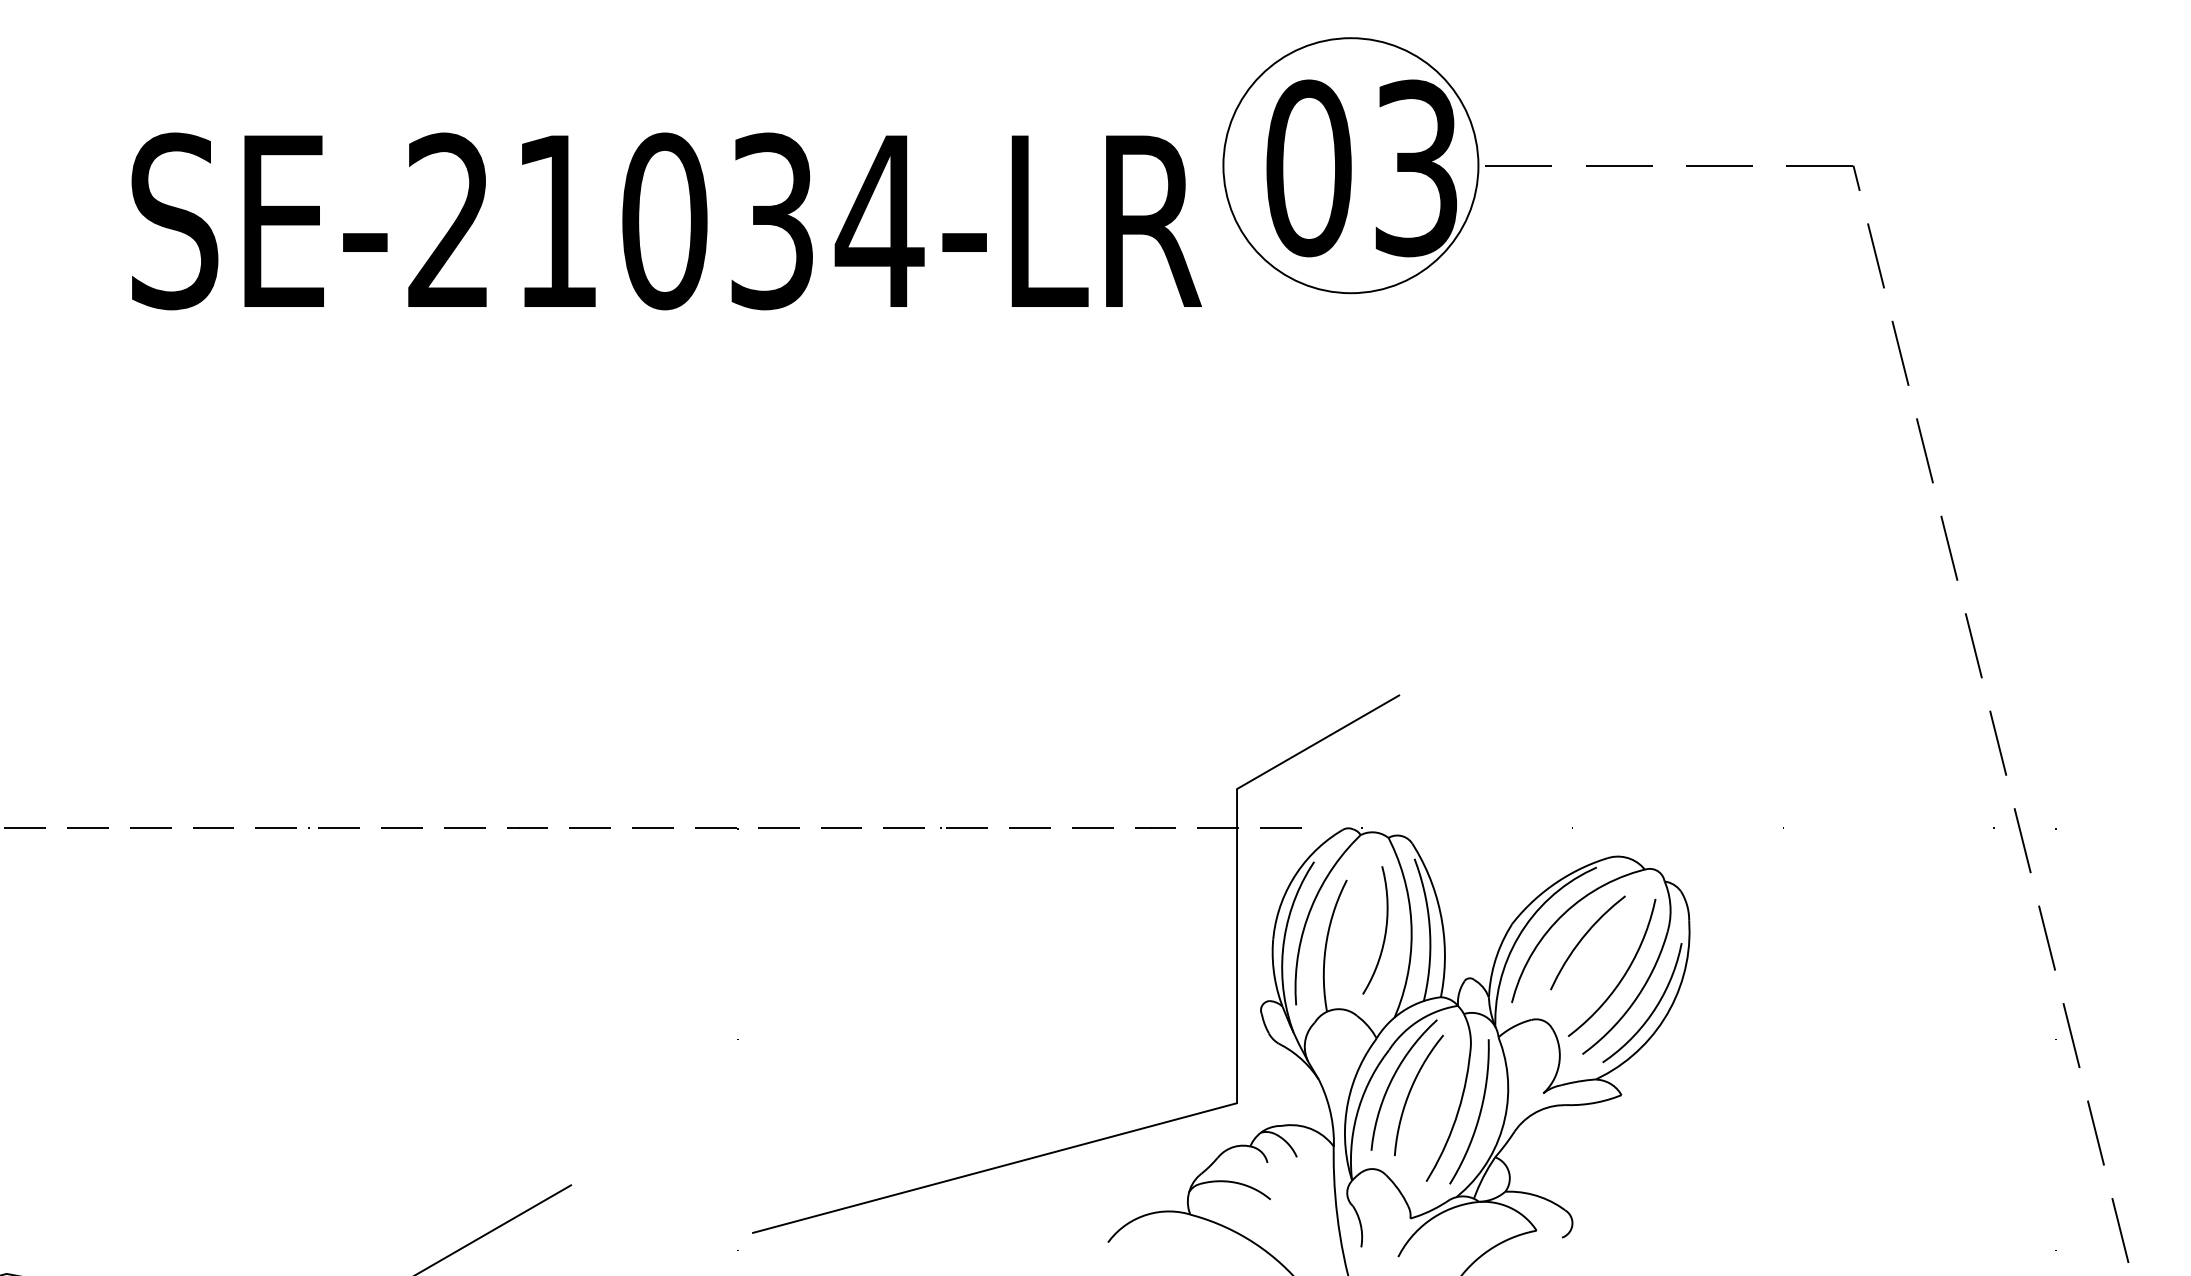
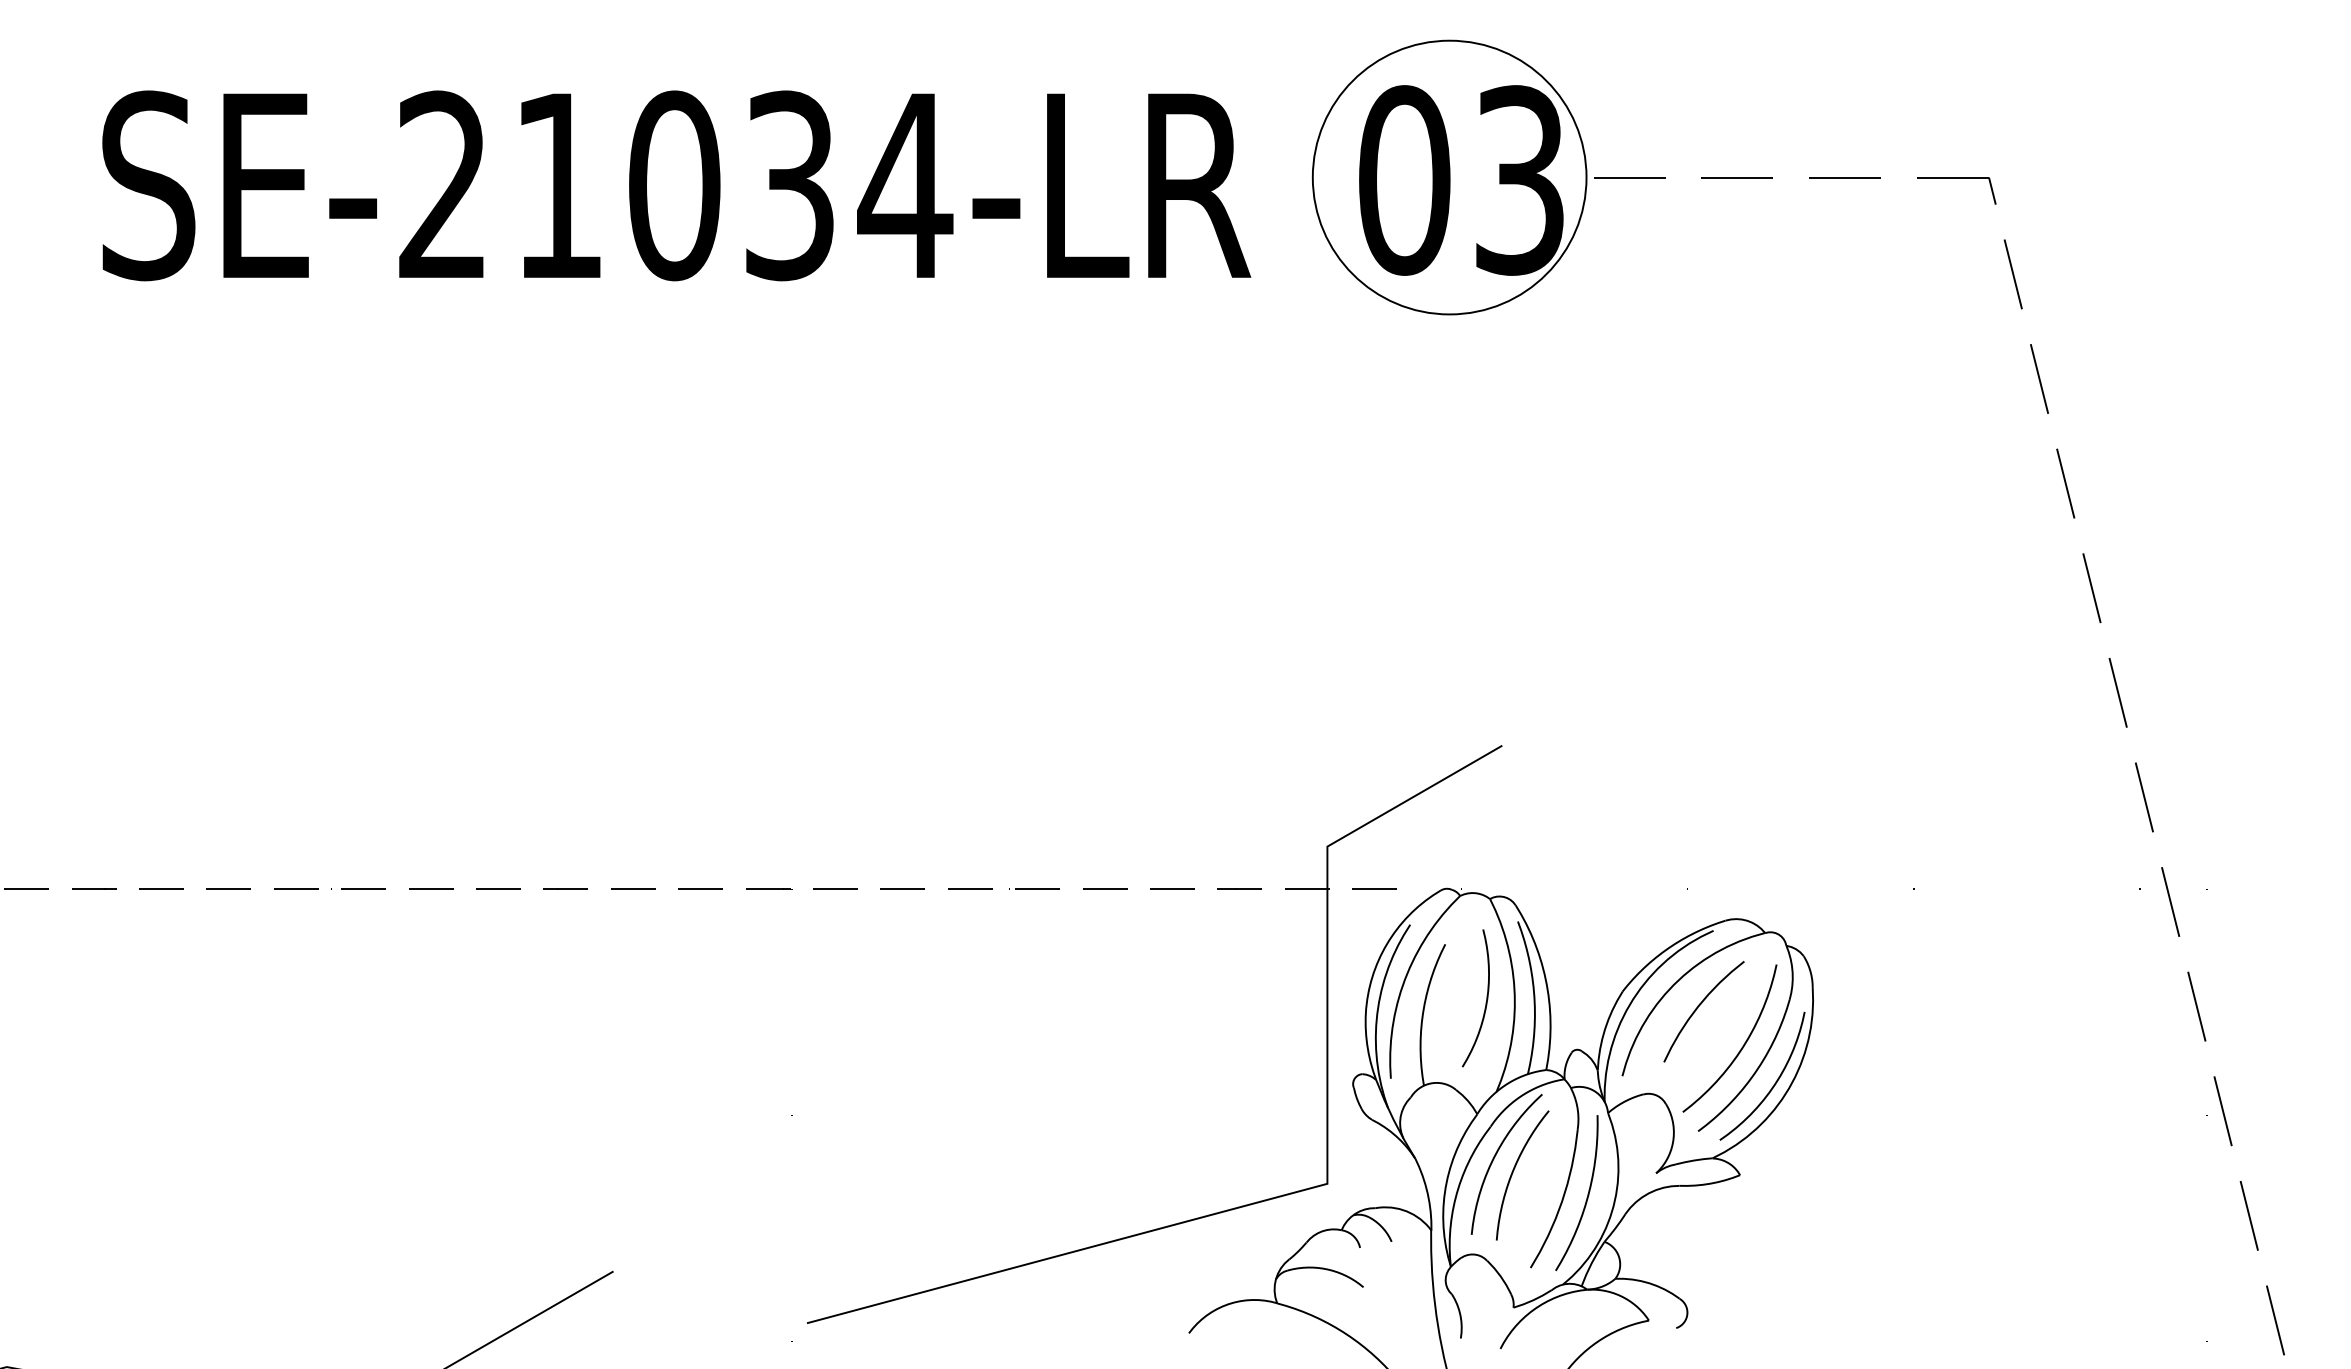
text: (666, 221) -> (676, 185), moved

